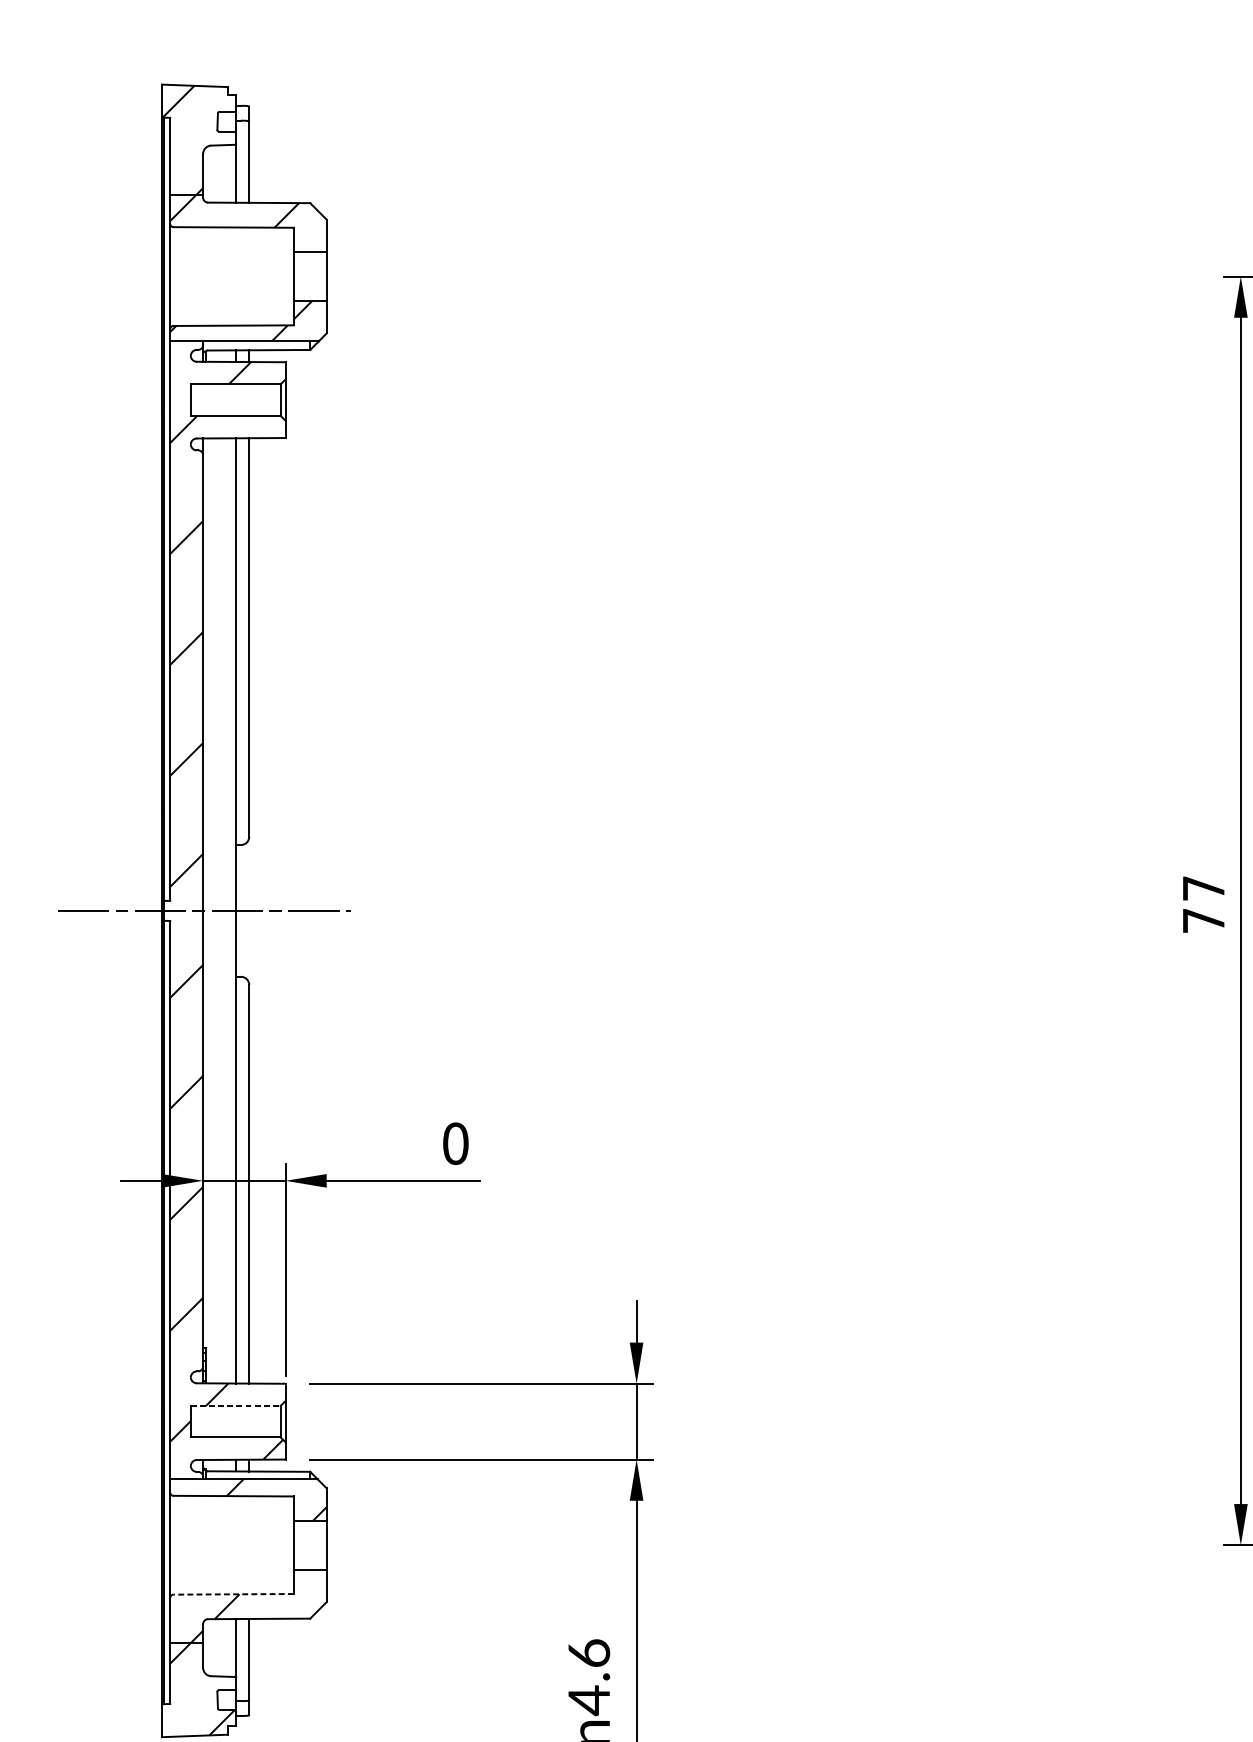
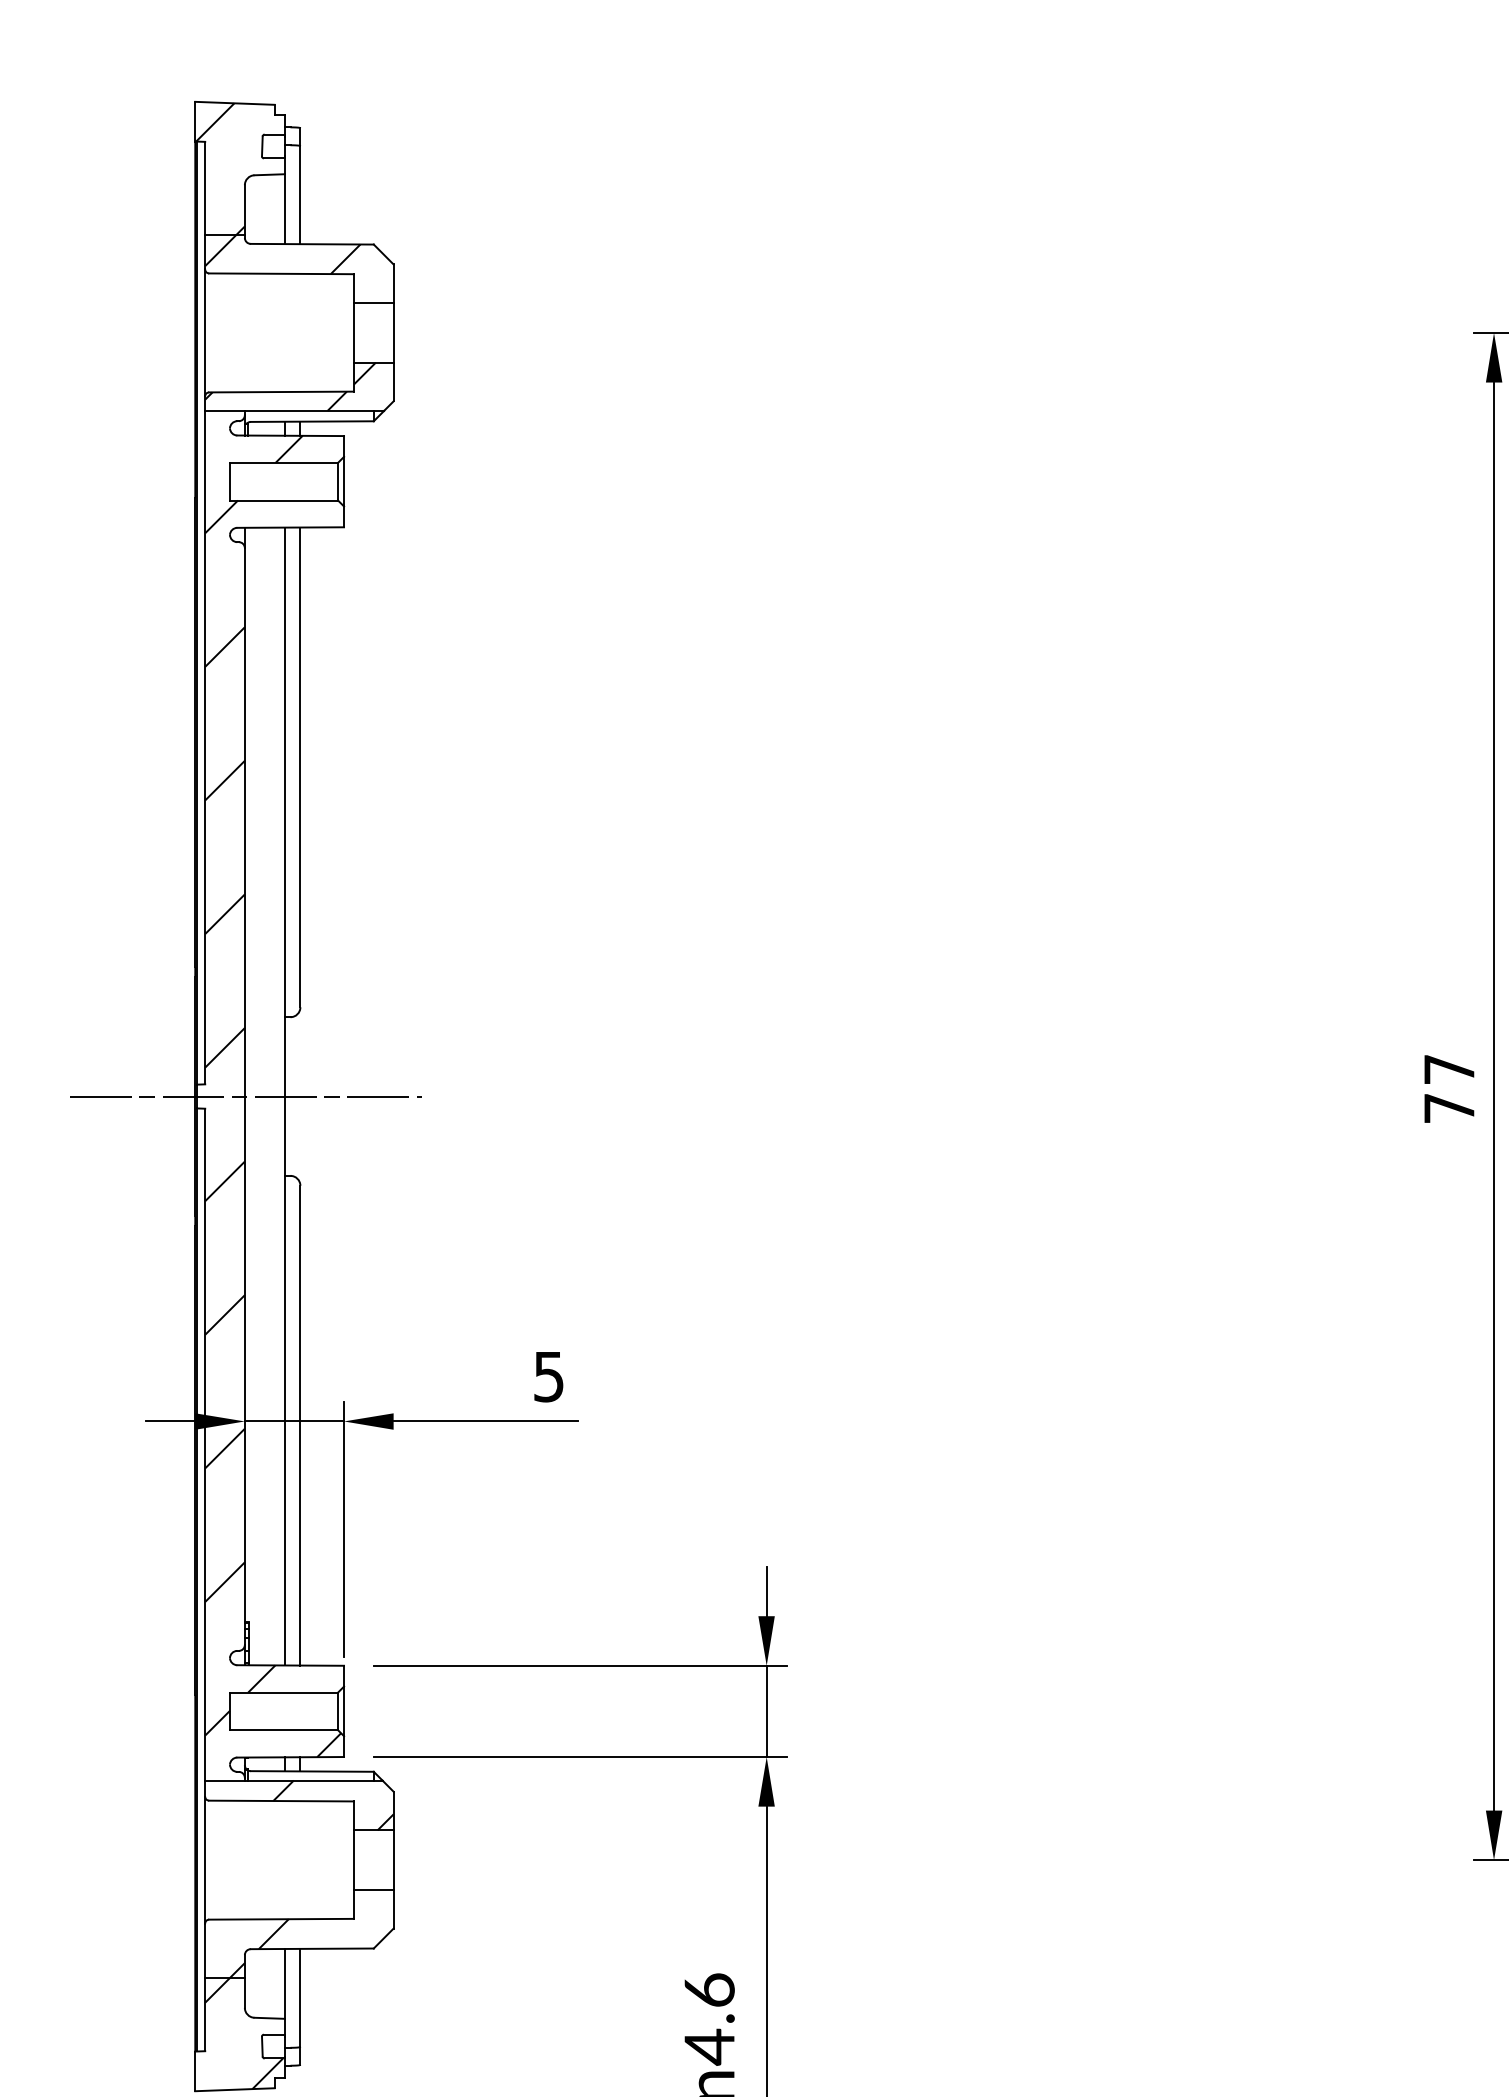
text: (455, 1143) -> (548, 1376), 0 -> 5
line: (236, 1405) -> (284, 1692), dashed -> solid
line: (233, 1594) -> (281, 1919), dashed -> solid

